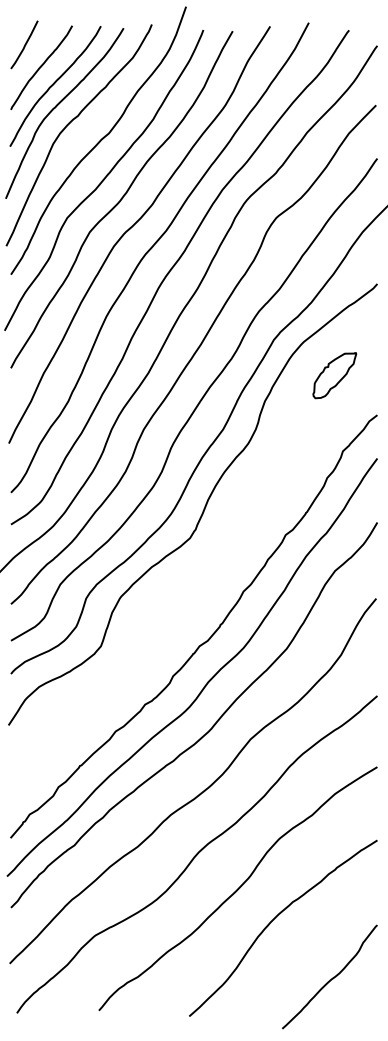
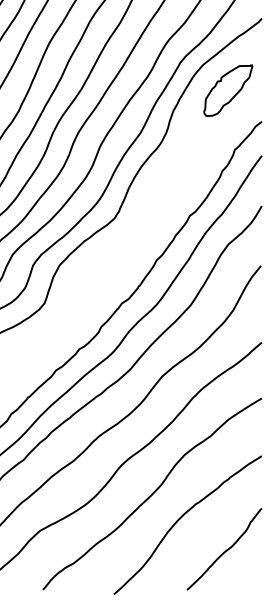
part: (334, 375) -> (228, 90), size x1.43
curve: (331, 978) -> (225, 550), moved

